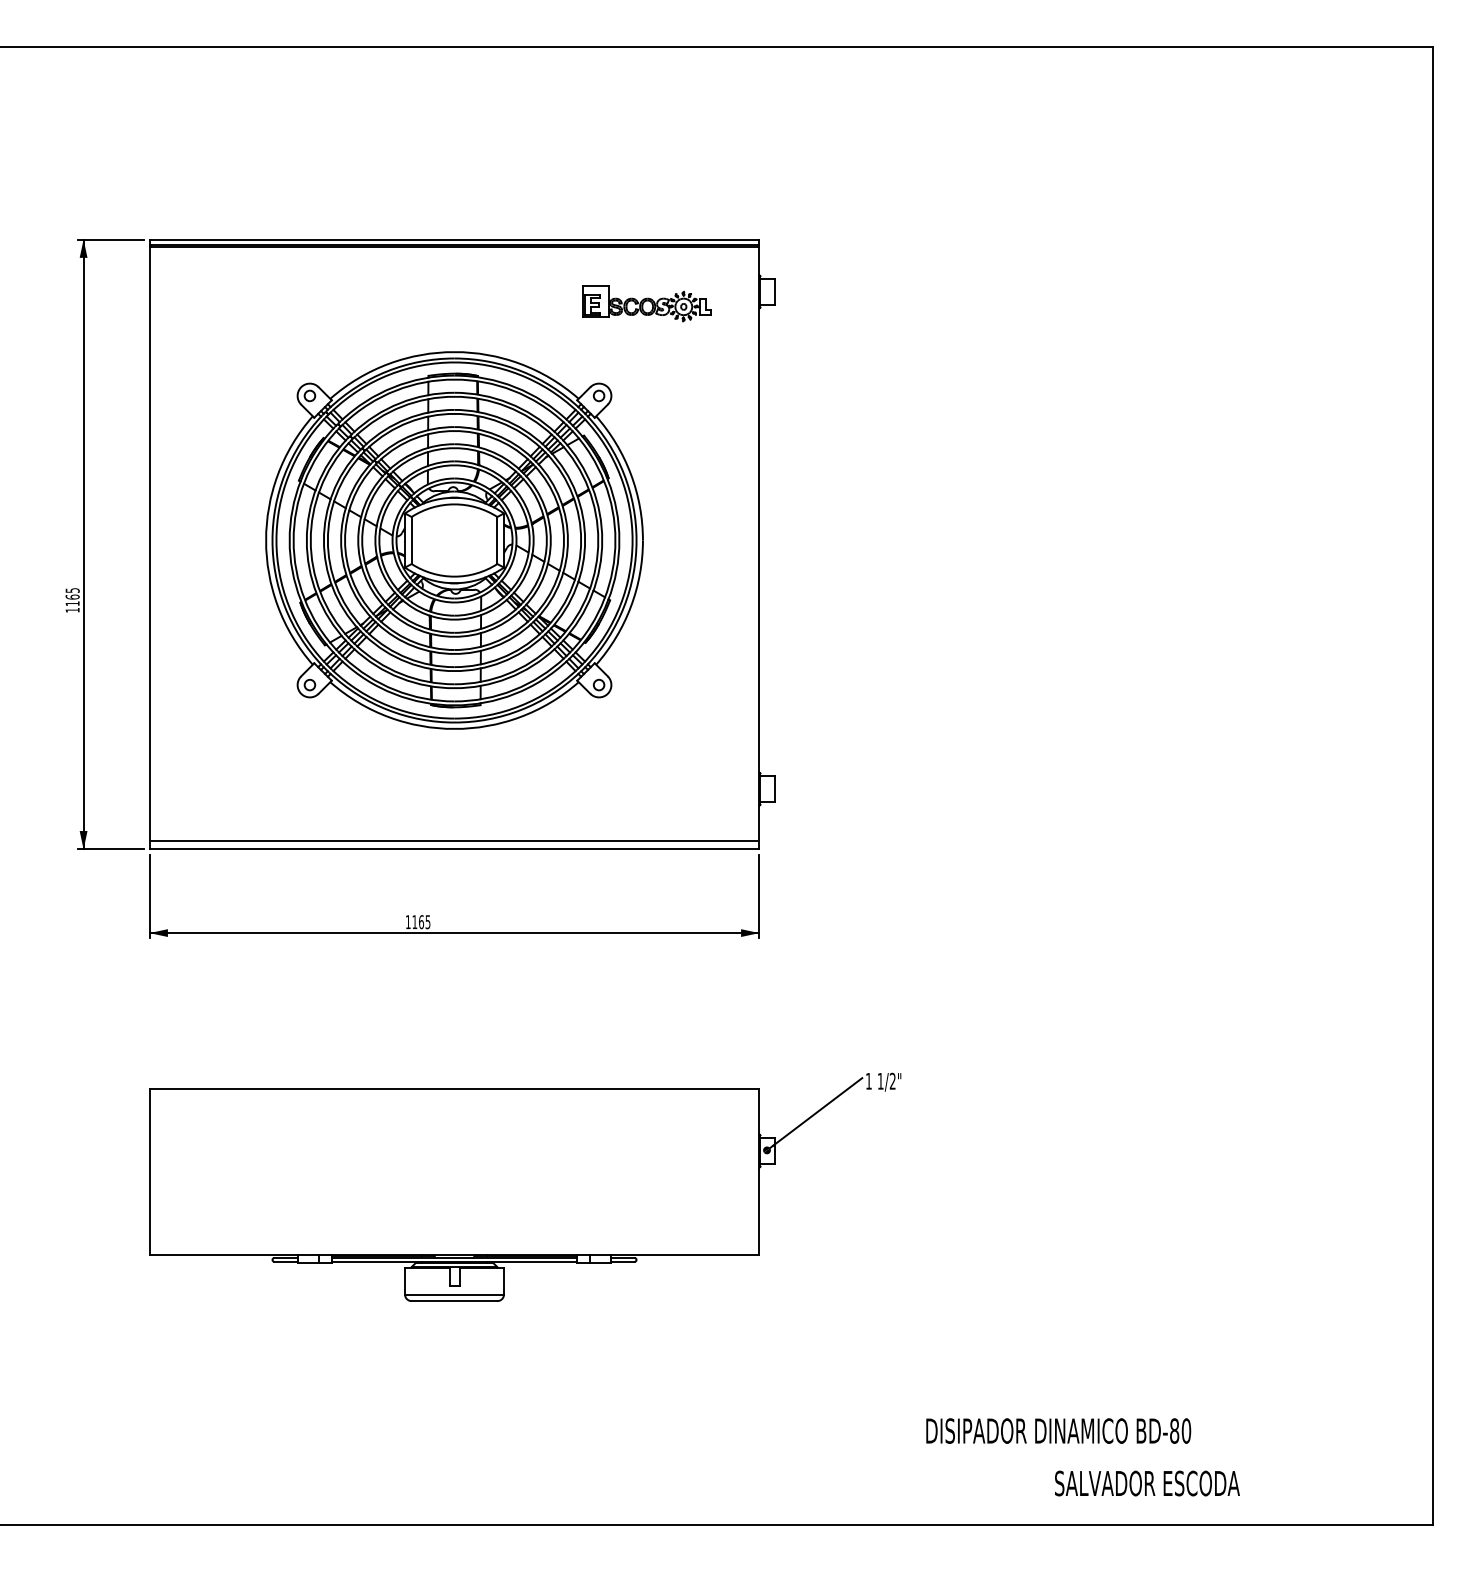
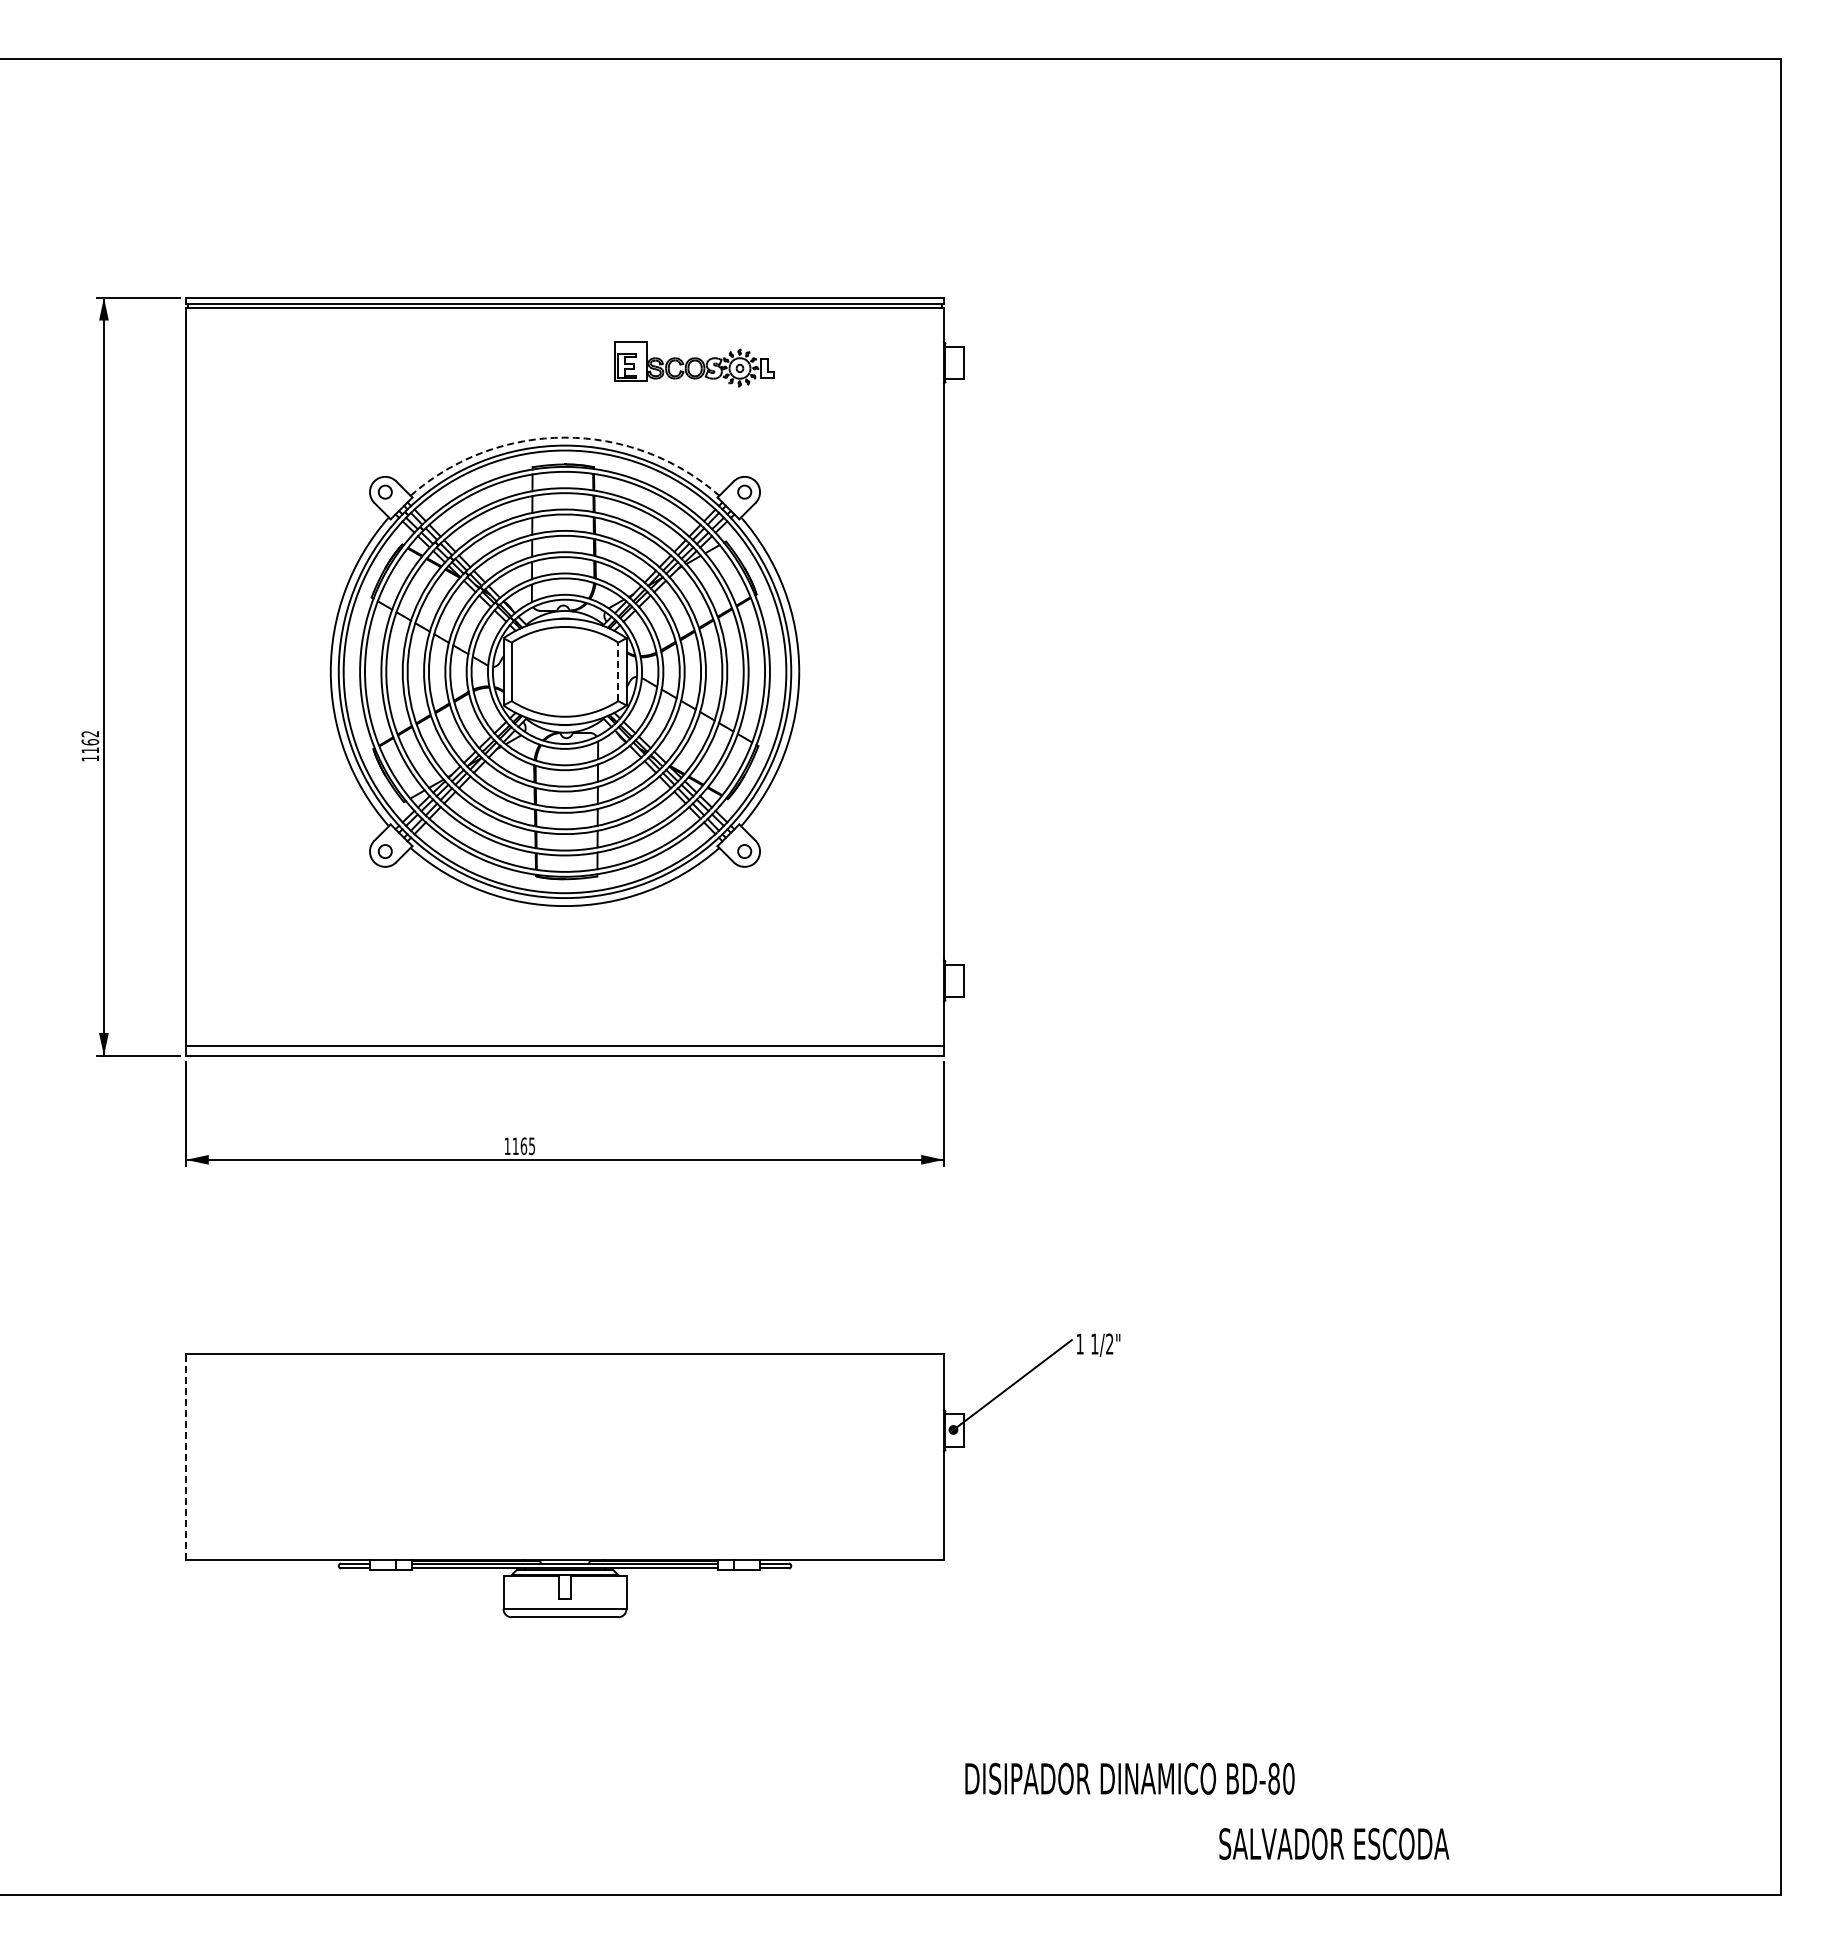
part: (647, 303) -> (694, 364), moved
arc: (454, 351) -> (565, 437), solid -> dashed
line: (497, 540) -> (618, 671), solid -> dashed
text: (72, 590) -> (90, 734), 1165 -> 1162
line: (150, 1171) -> (186, 1456), solid -> dashed
text: (1058, 1430) -> (1129, 1778), moved
text: (1147, 1483) -> (1334, 1844), moved

